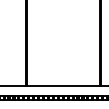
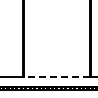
line: (62, 86) -> (56, 77), solid -> dashed

